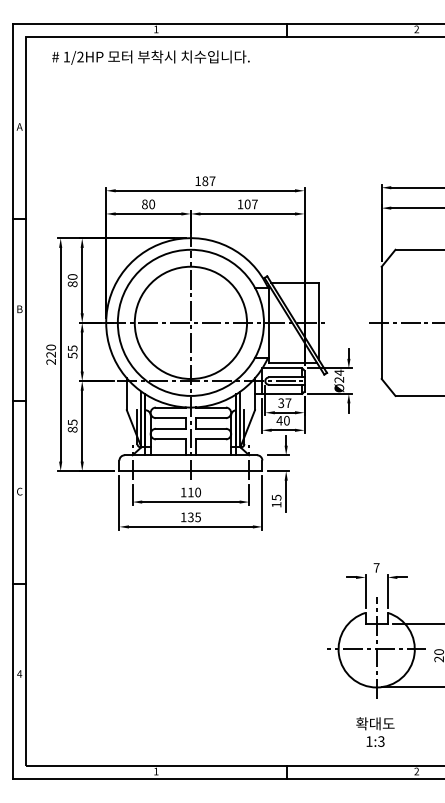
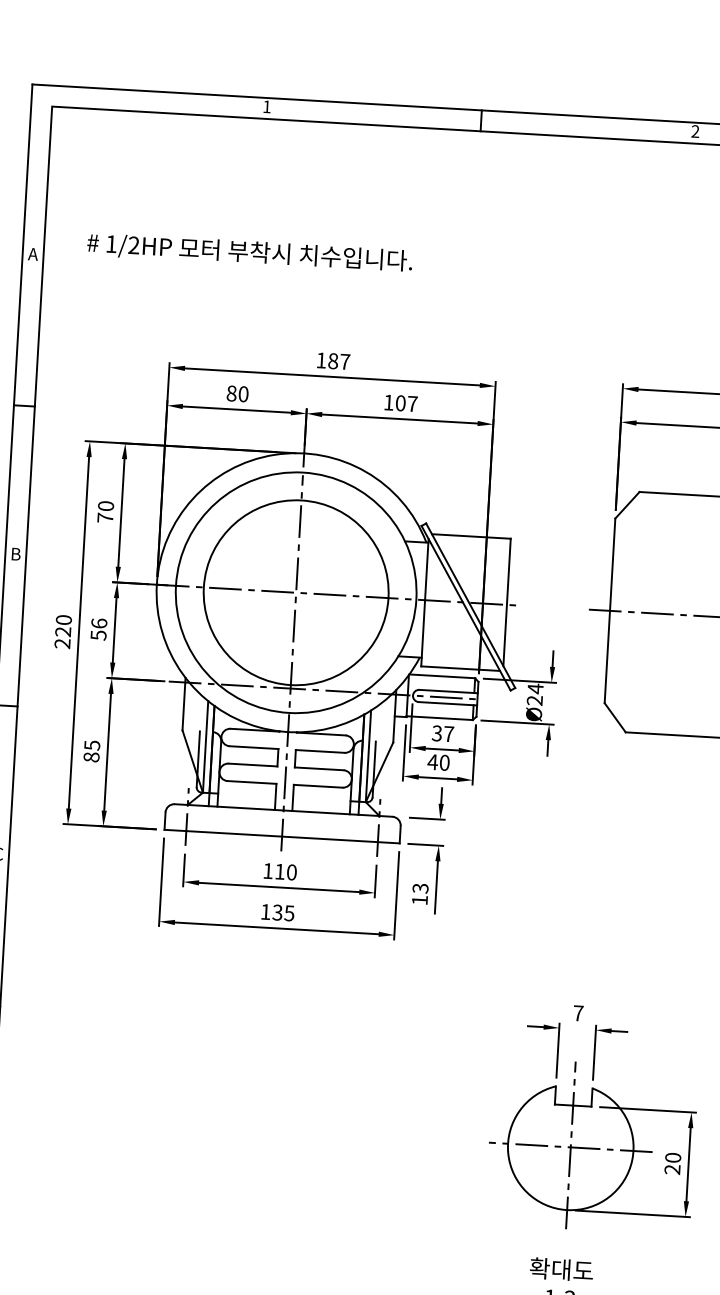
text: (150, 57) -> (249, 252), moved
text: (72, 284) -> (105, 518), 80 -> 70
text: (72, 348) -> (98, 623), 55 -> 56
text: (275, 497) -> (418, 888), 15 -> 13

